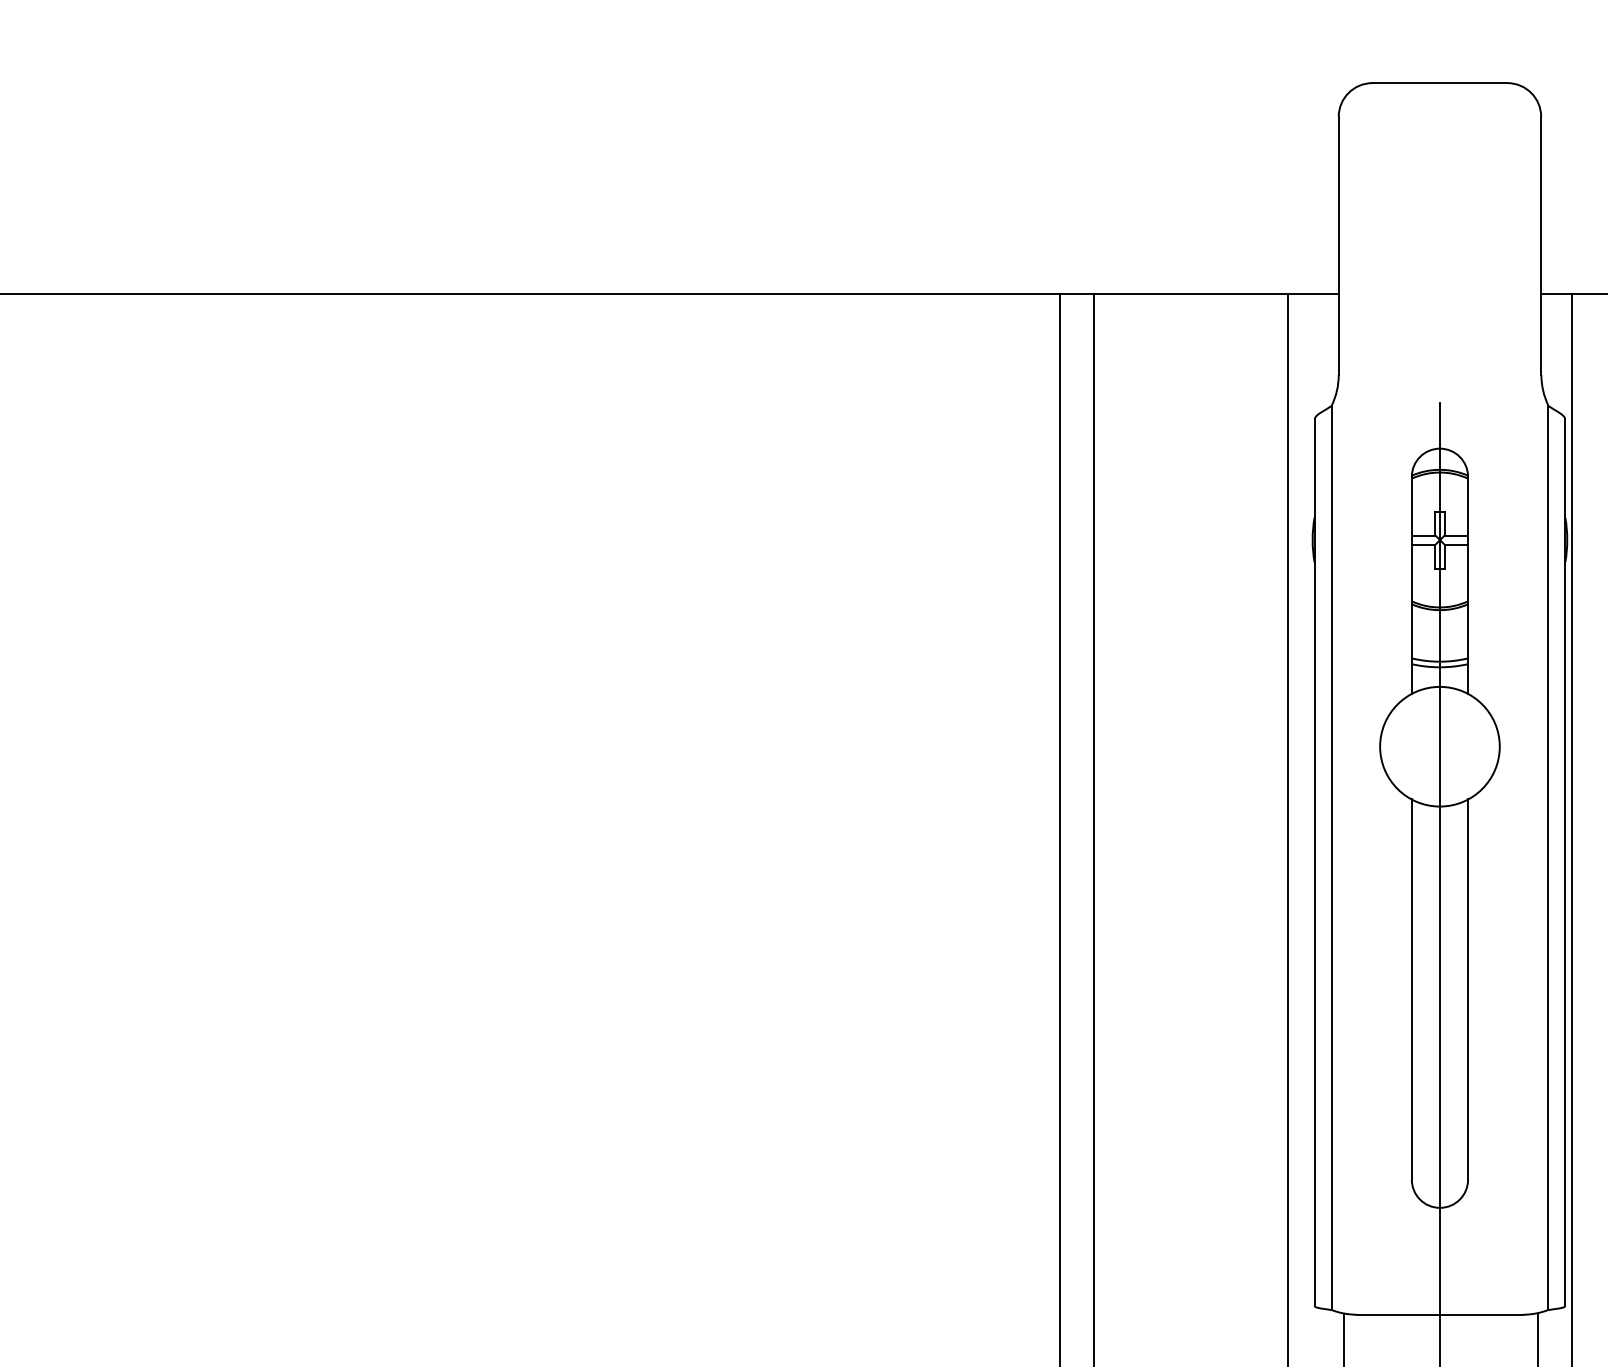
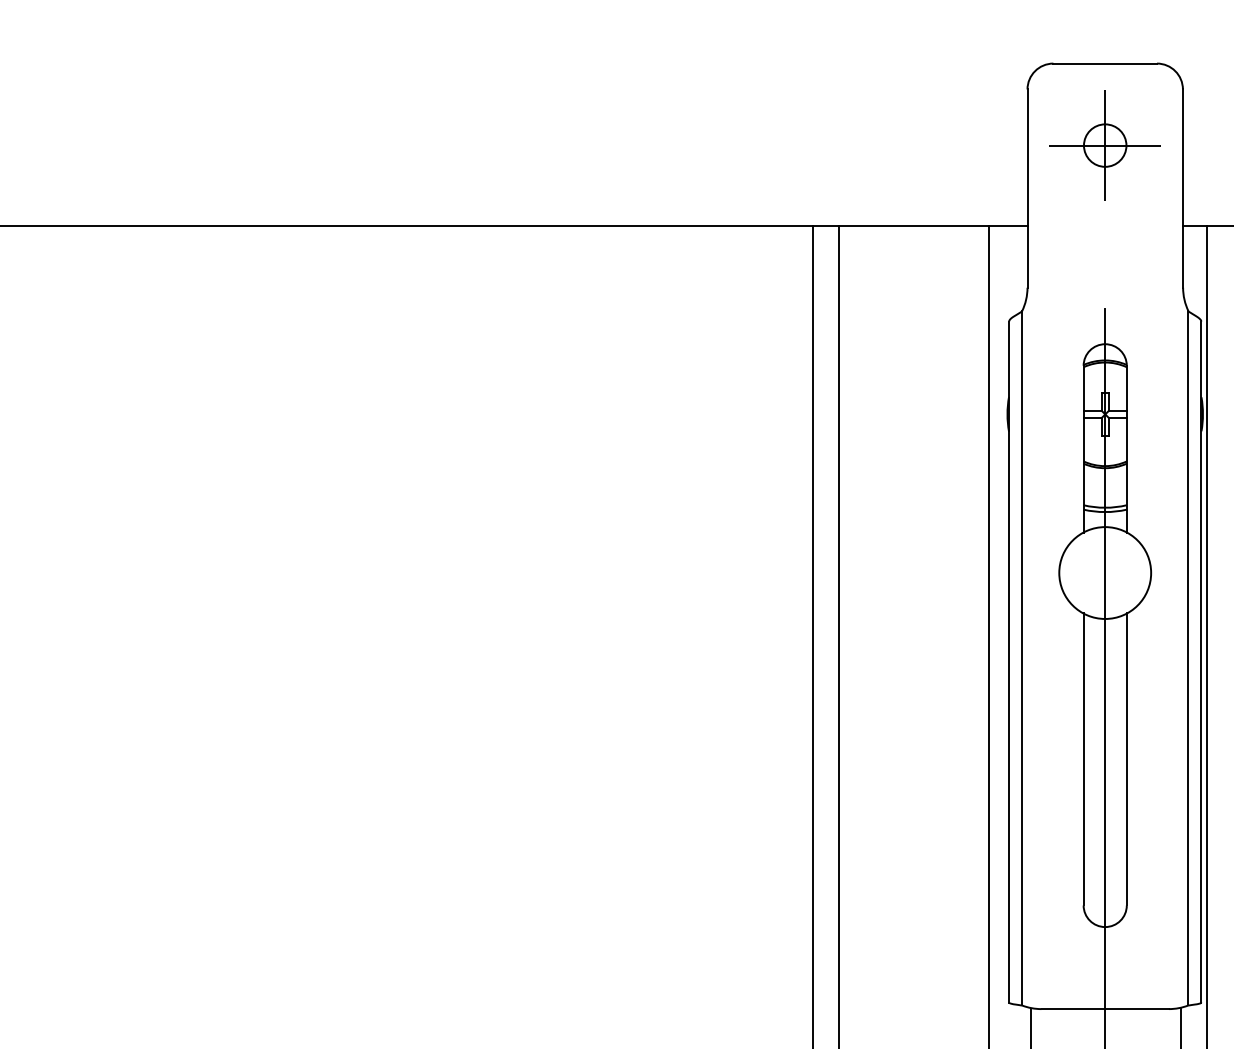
part: (1439, 189) -> (1104, 145), added

